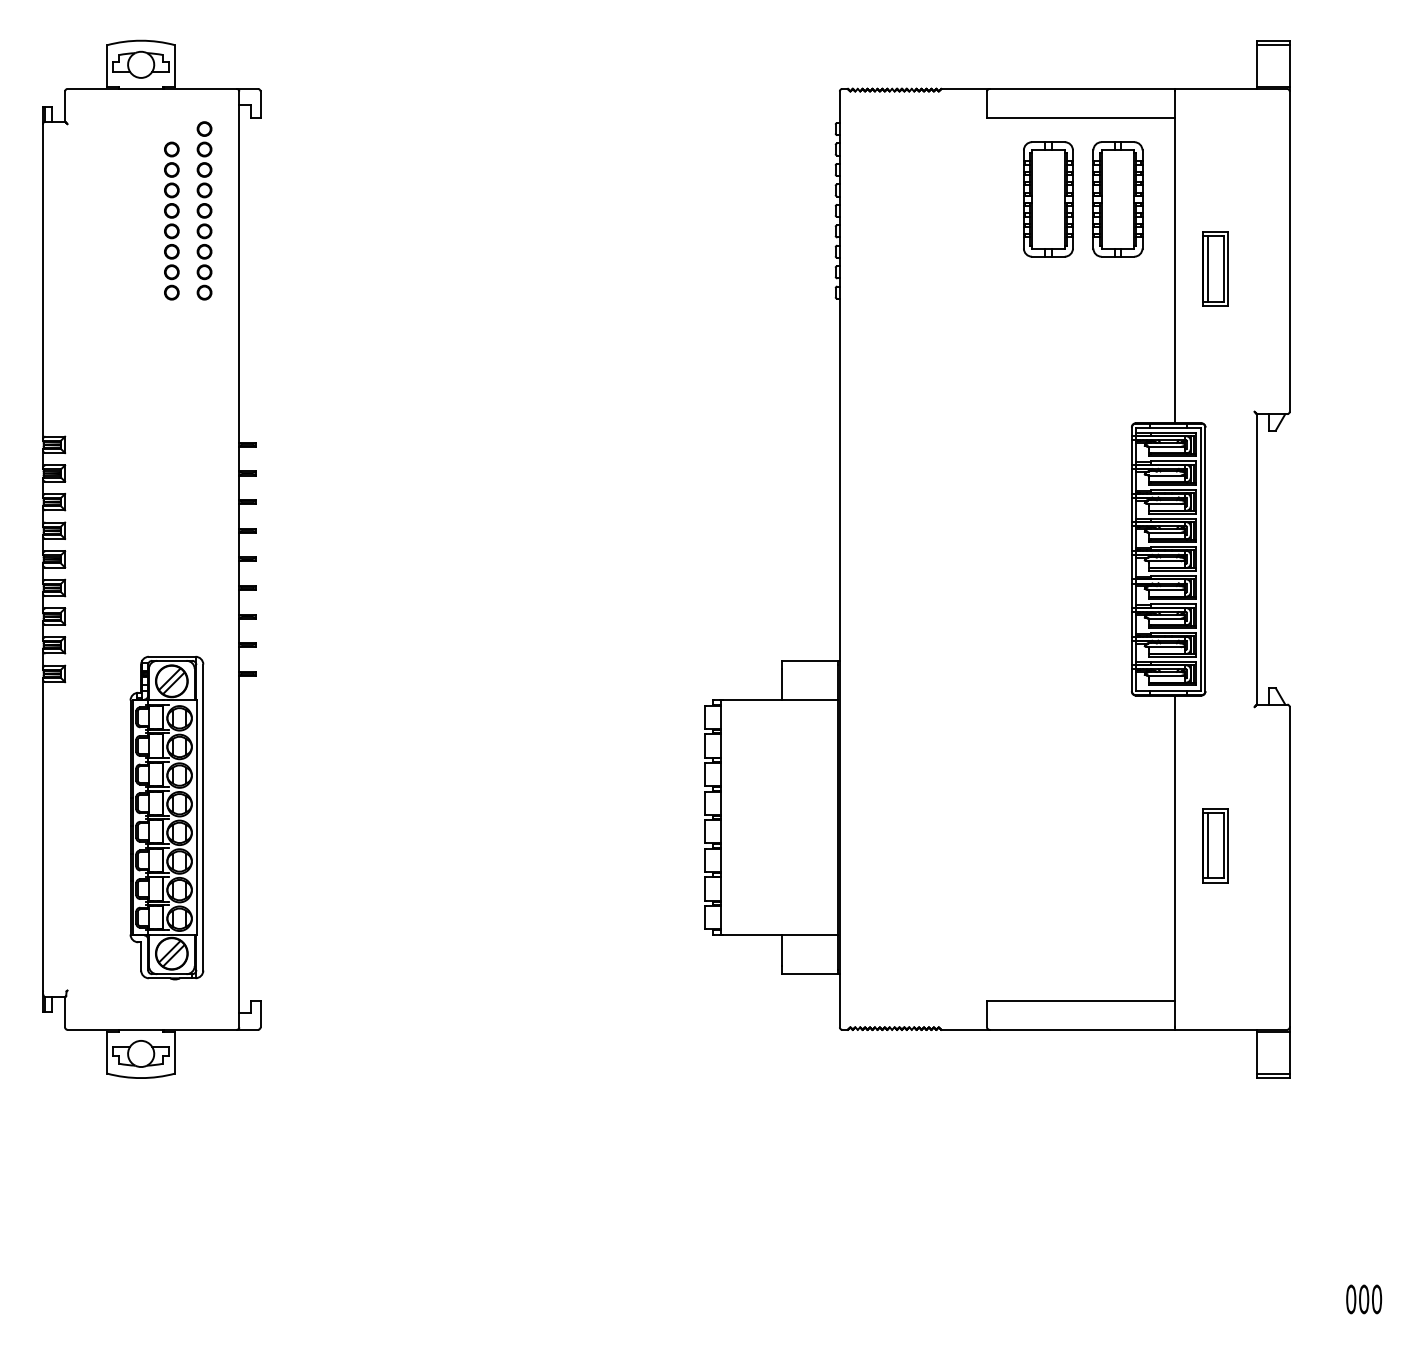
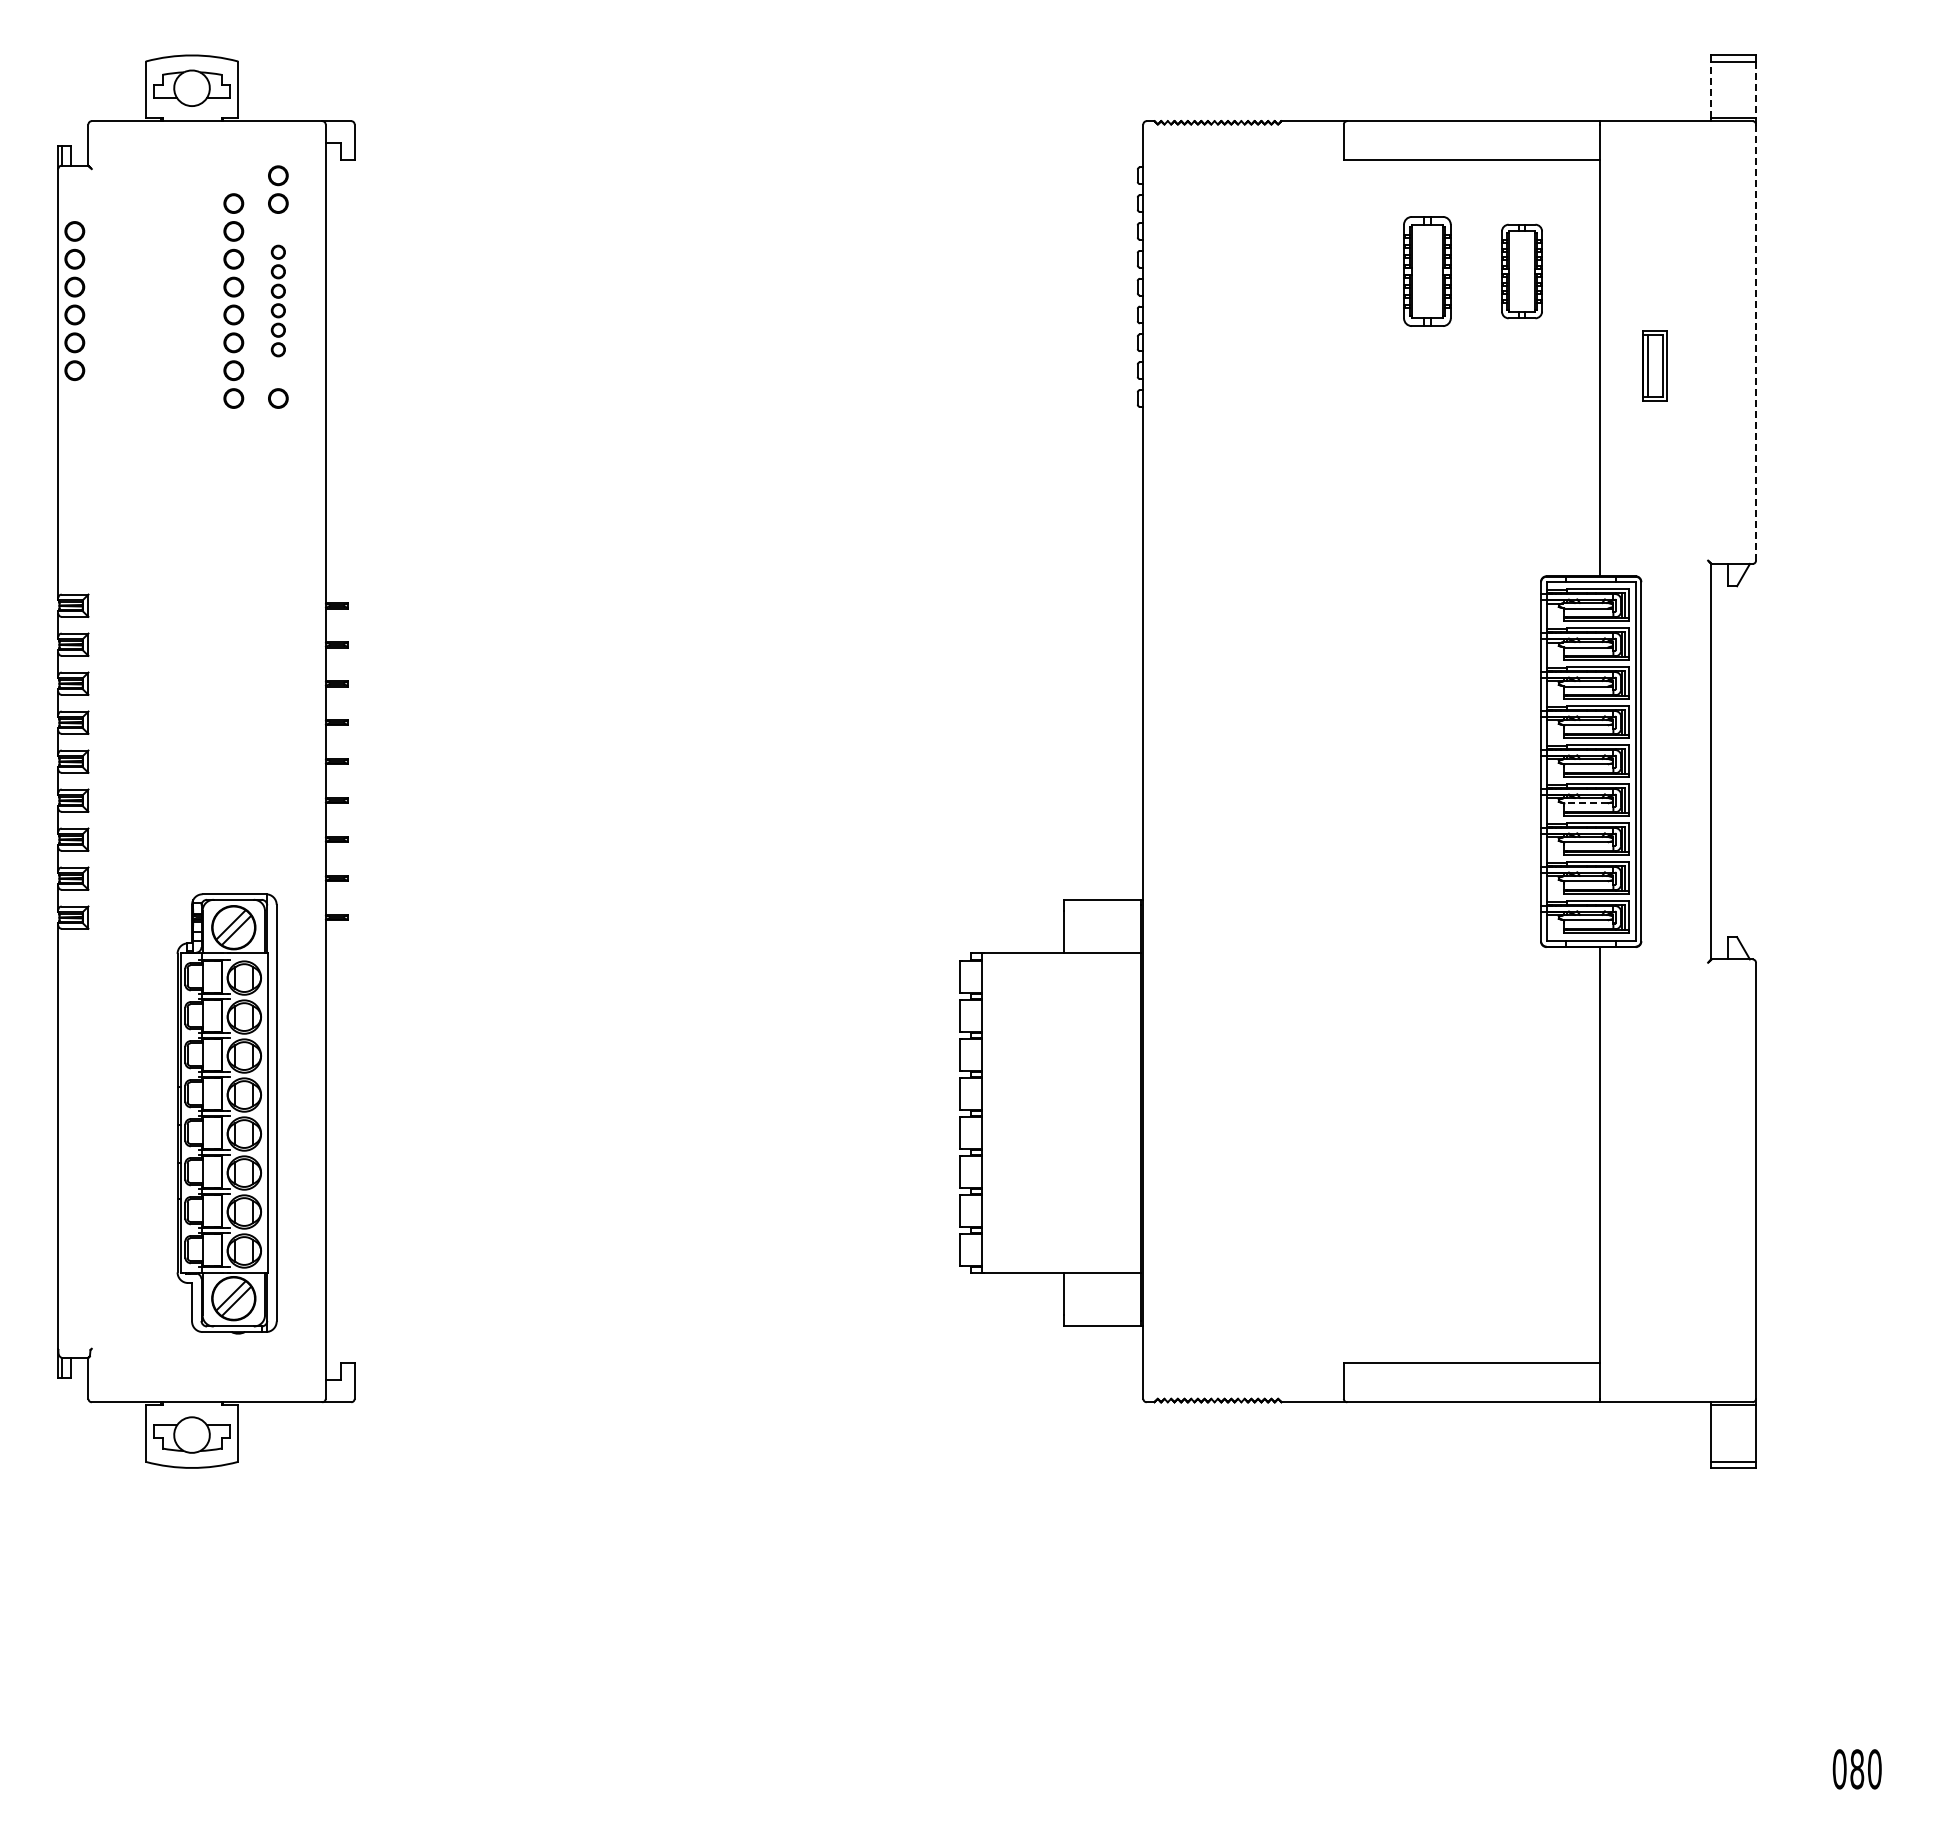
line: (1257, 65) -> (1711, 89), solid -> dashed
line: (1290, 66) -> (1756, 90), solid -> dashed
part: (1048, 199) -> (1427, 271), size x0.7
part: (1117, 199) -> (1521, 271), size x0.6
part: (54, 220) -> (74, 300), added
part: (204, 220) -> (278, 300), size x0.7
line: (1290, 252) -> (1756, 343), solid -> dashed
part: (1215, 268) -> (1654, 365), size x0.7
line: (1165, 590) -> (1586, 803), solid -> dashed
part: (1215, 845) -> (1654, 1151), removed
text: (1364, 1299) -> (1857, 1769), 000 -> 080

